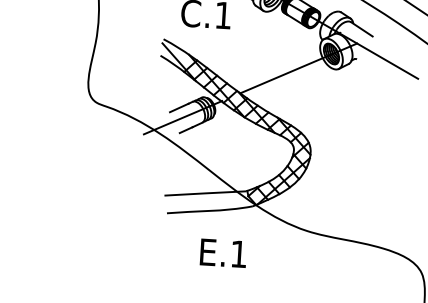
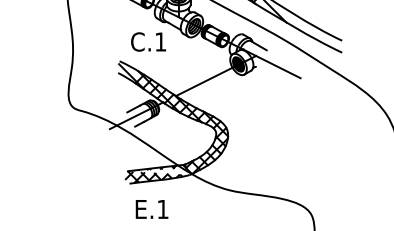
hatch: (204, 201) -> (155, 173), added
text: (222, 253) -> (151, 209), moved

